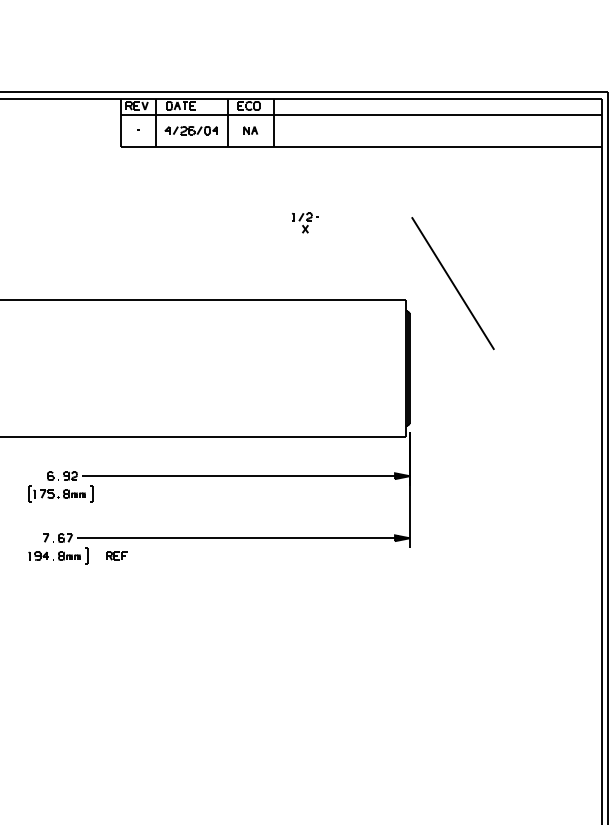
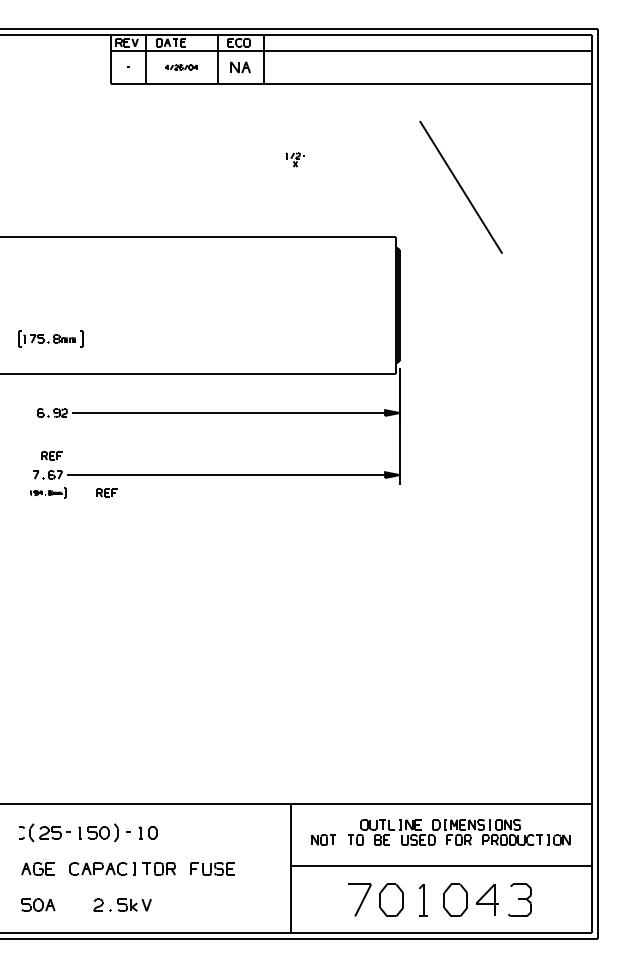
part: (190, 130) -> (180, 67), size x0.6
part: (250, 130) -> (240, 67), size x1.4
part: (305, 222) -> (295, 159), size x0.7
line: (452, 282) -> (460, 186), moved
part: (60, 493) -> (50, 338), moved
part: (61, 518) -> (51, 455), added
part: (58, 555) -> (48, 492), size x0.6

